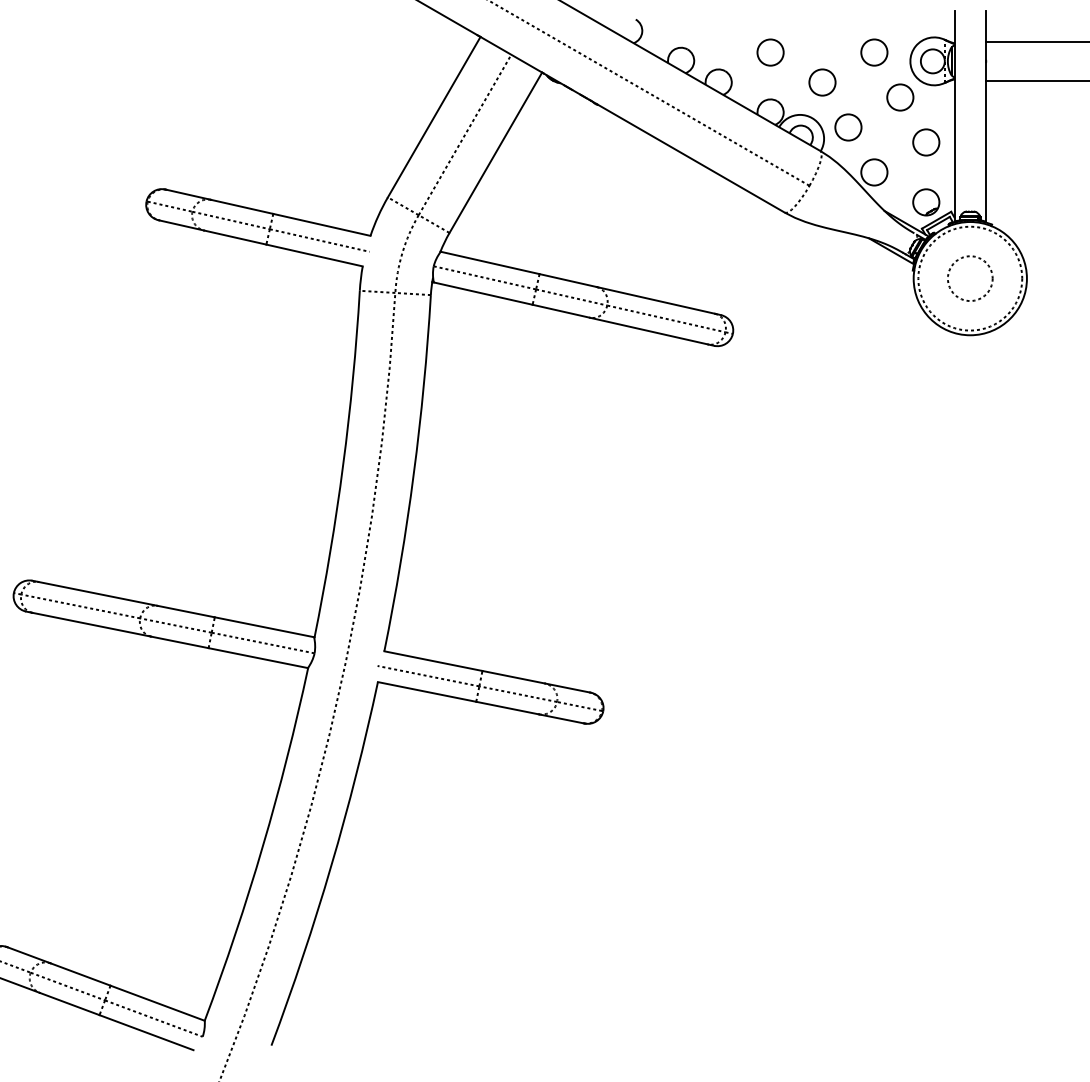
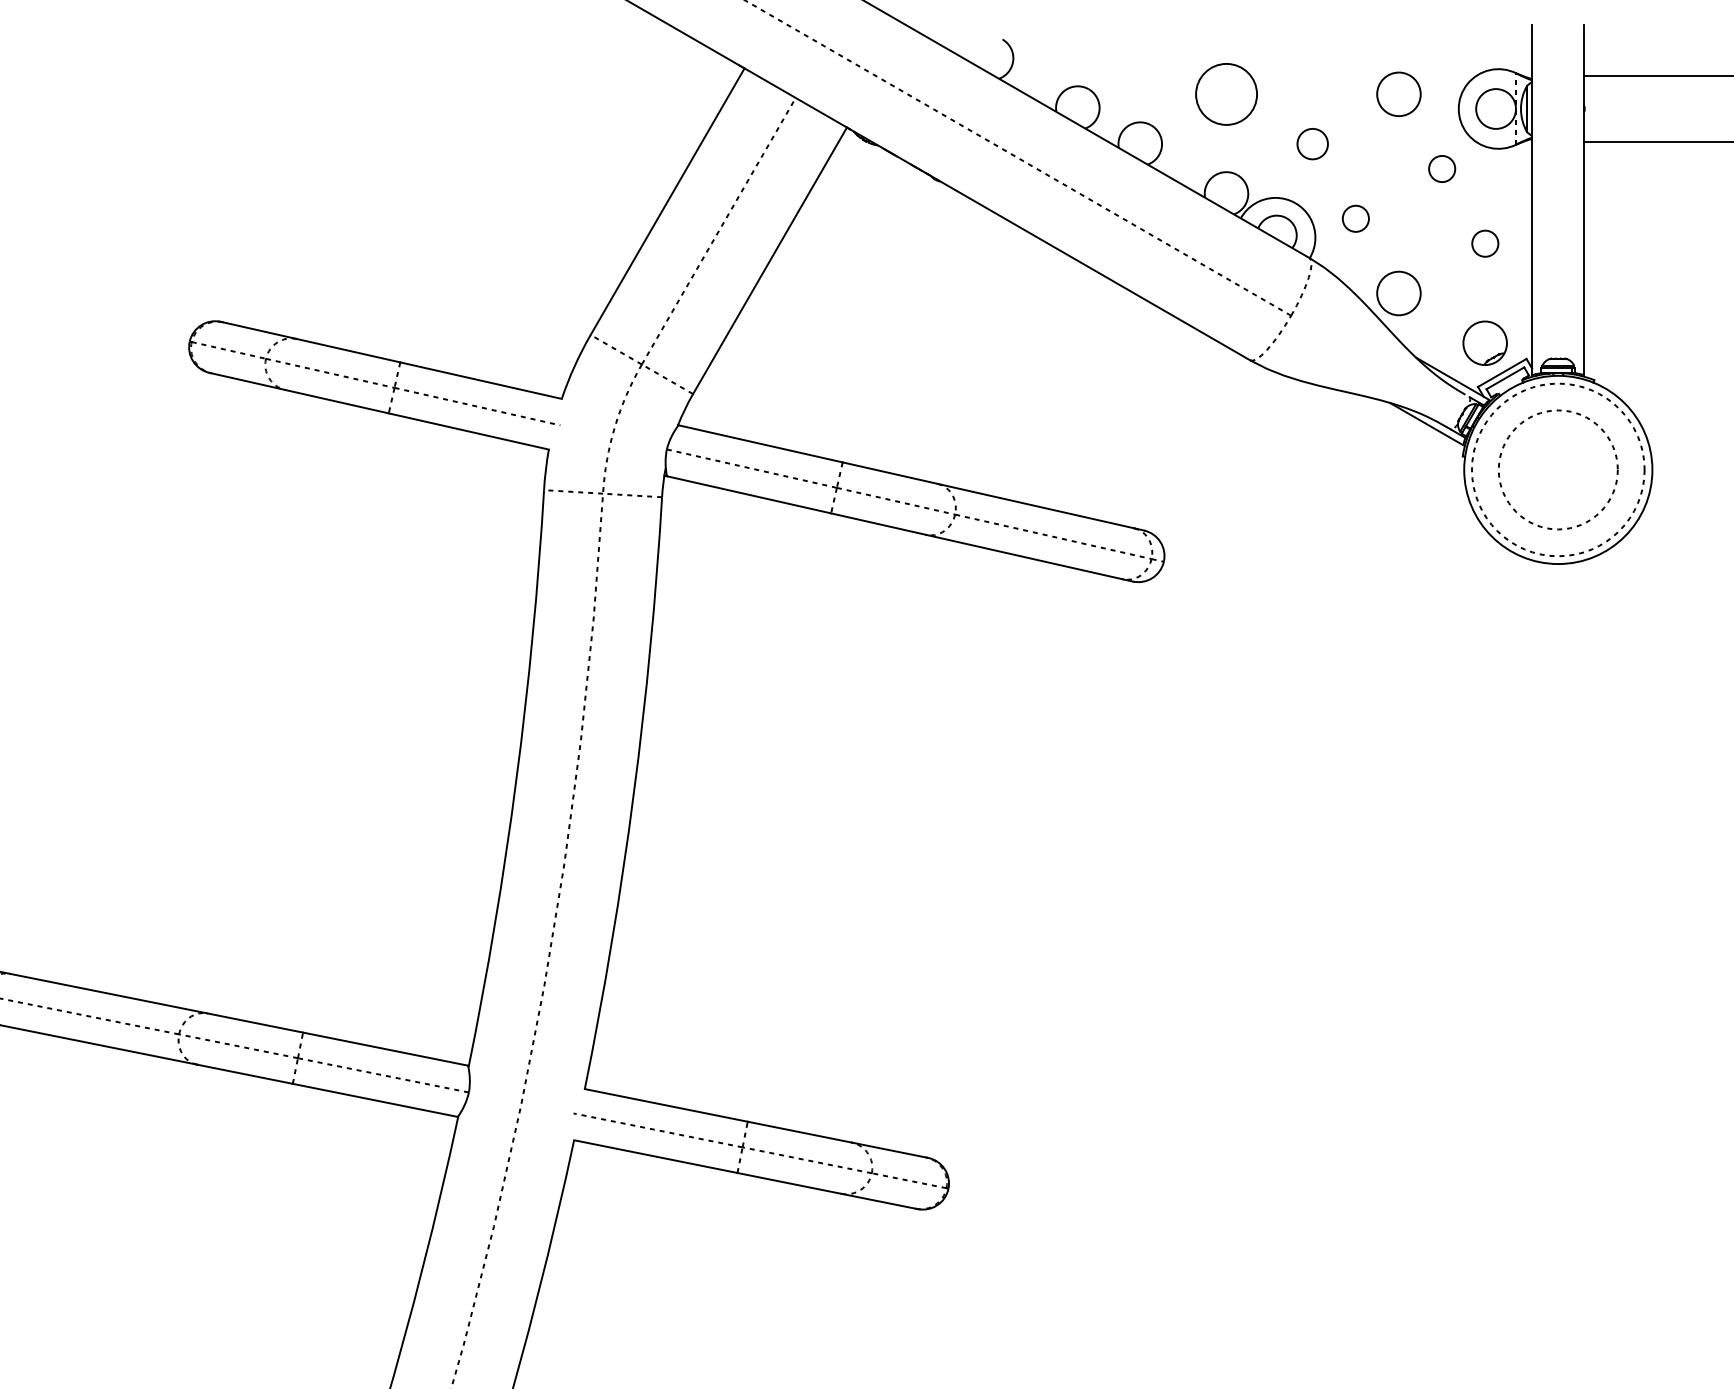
circle: (770, 52) -> (1226, 94), size x1.4
circle: (822, 82) -> (1312, 144), size x0.7
circle: (900, 97) -> (1442, 168), size x0.6
circle: (848, 127) -> (1355, 218), size x0.6
circle: (926, 142) -> (1485, 243), size x0.6
circle: (969, 278) -> (1556, 469), size x1.6

